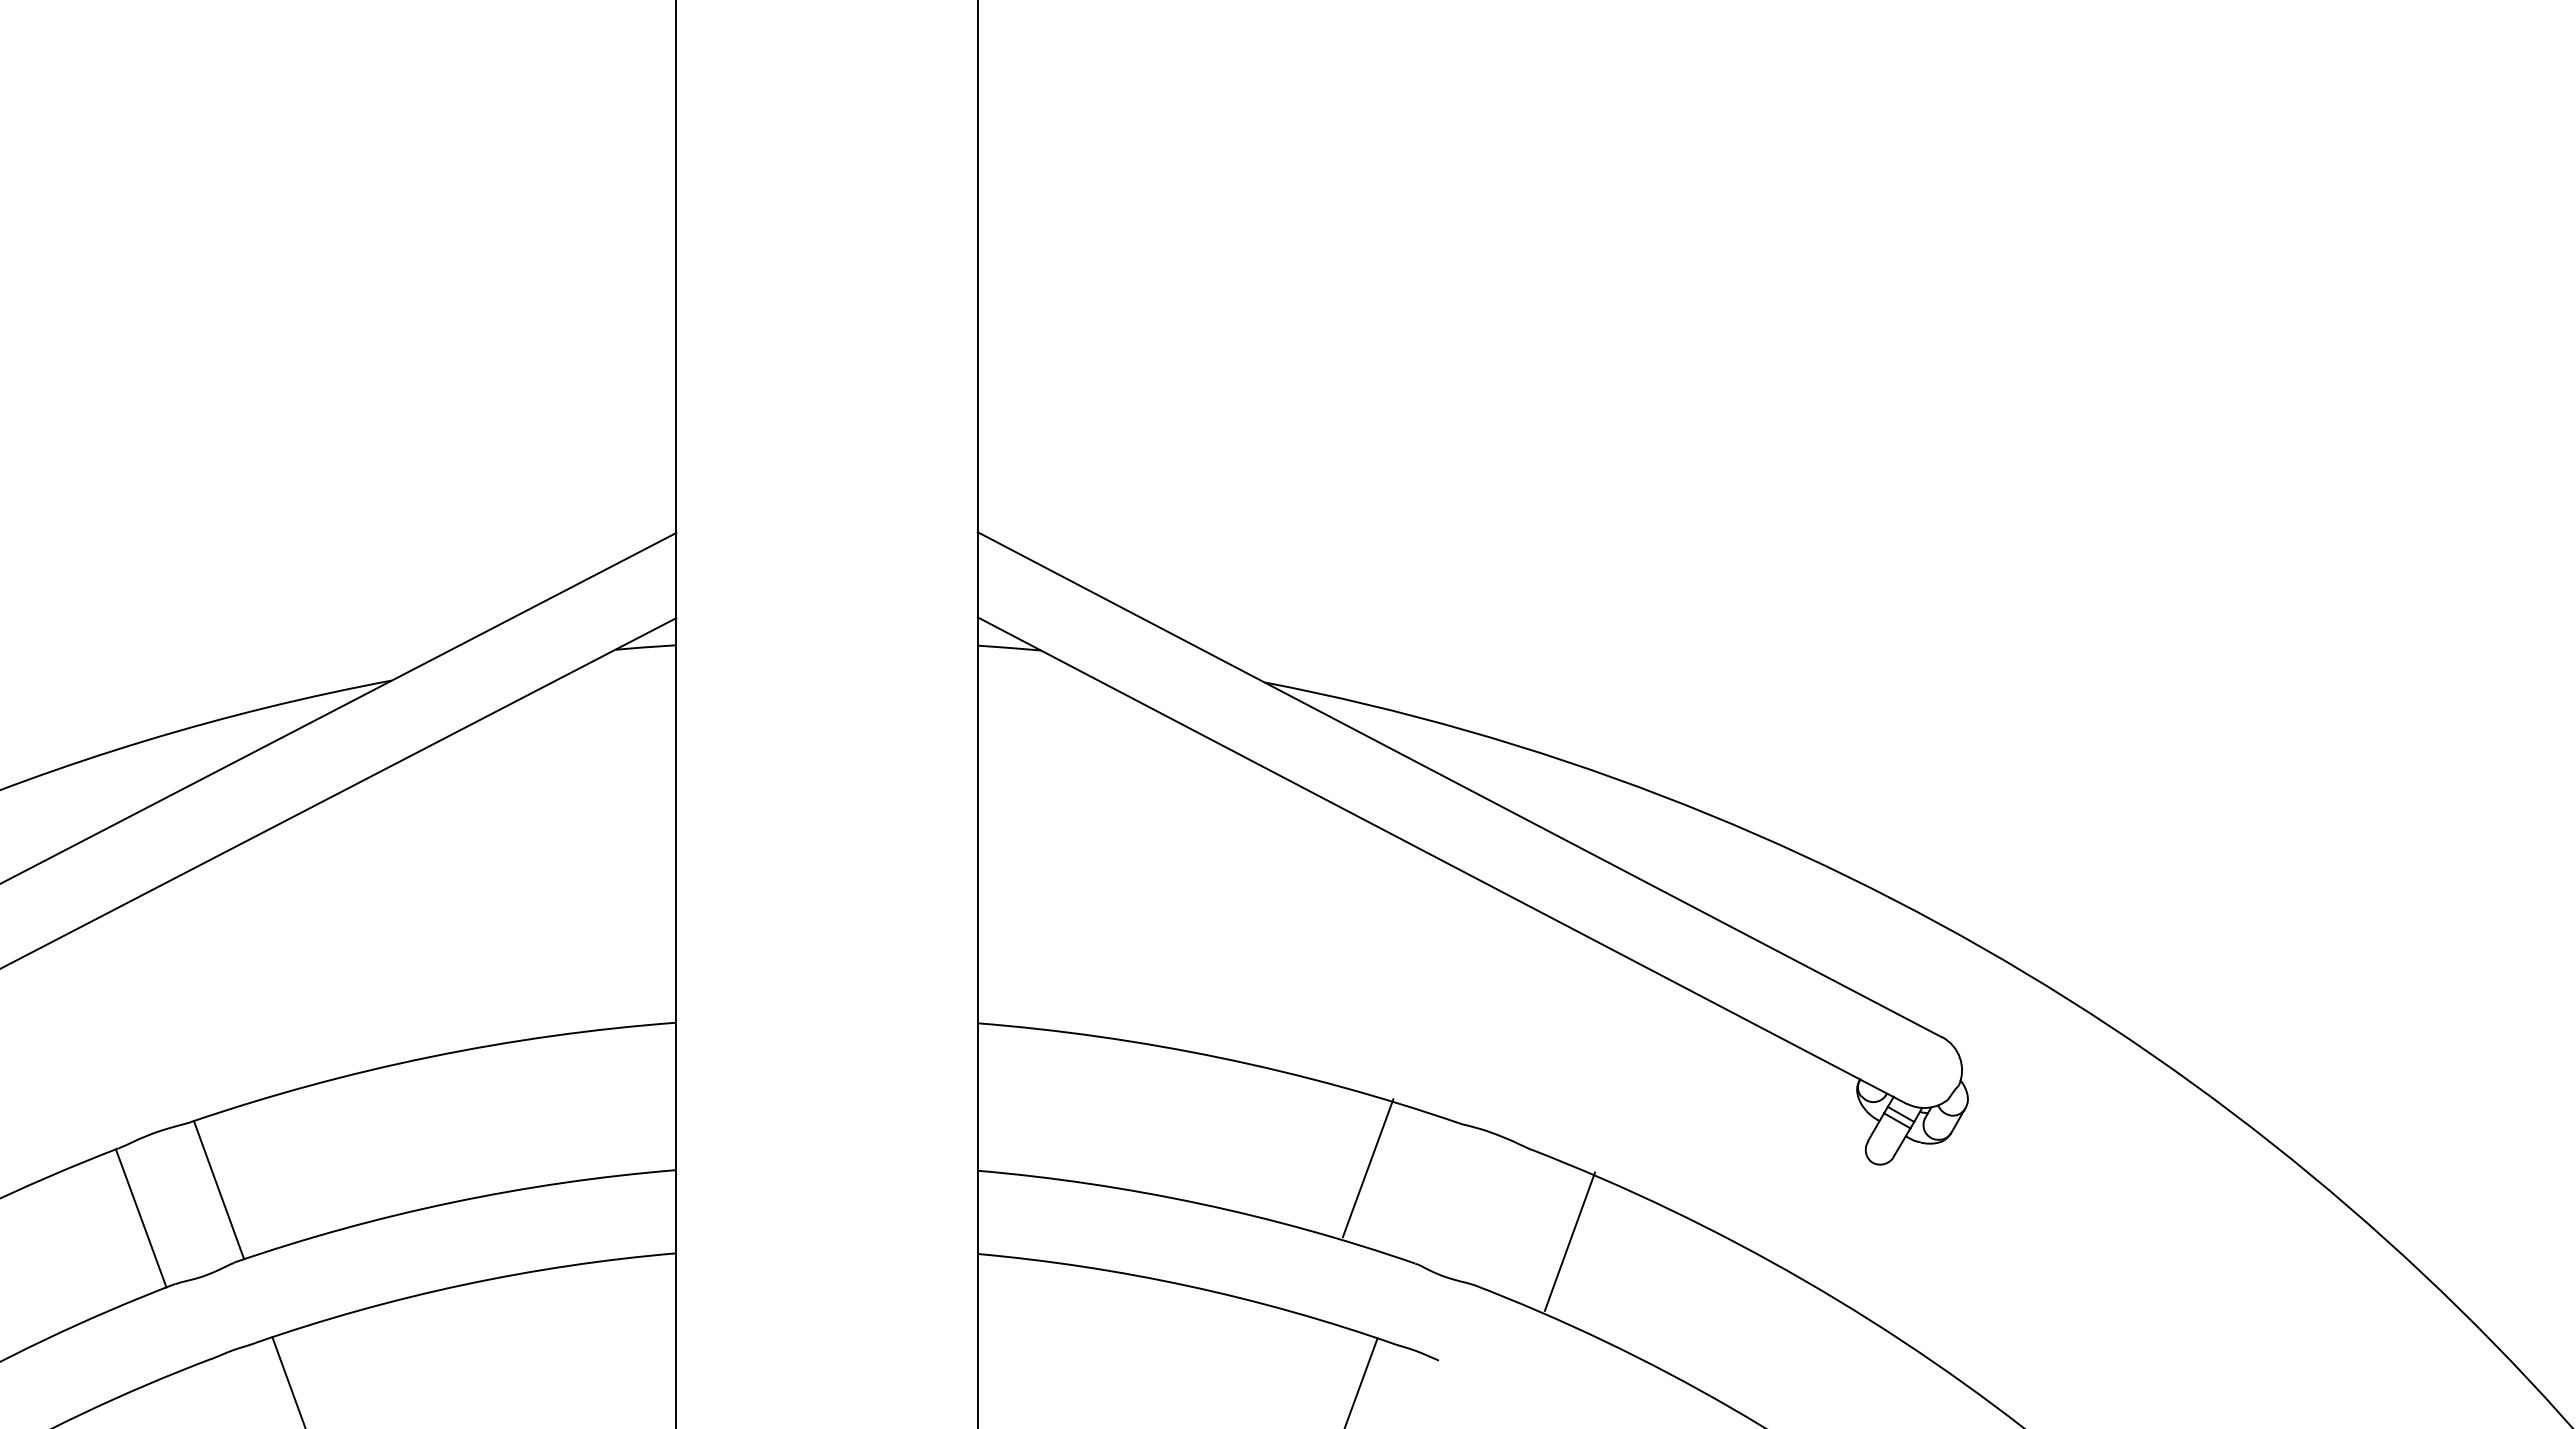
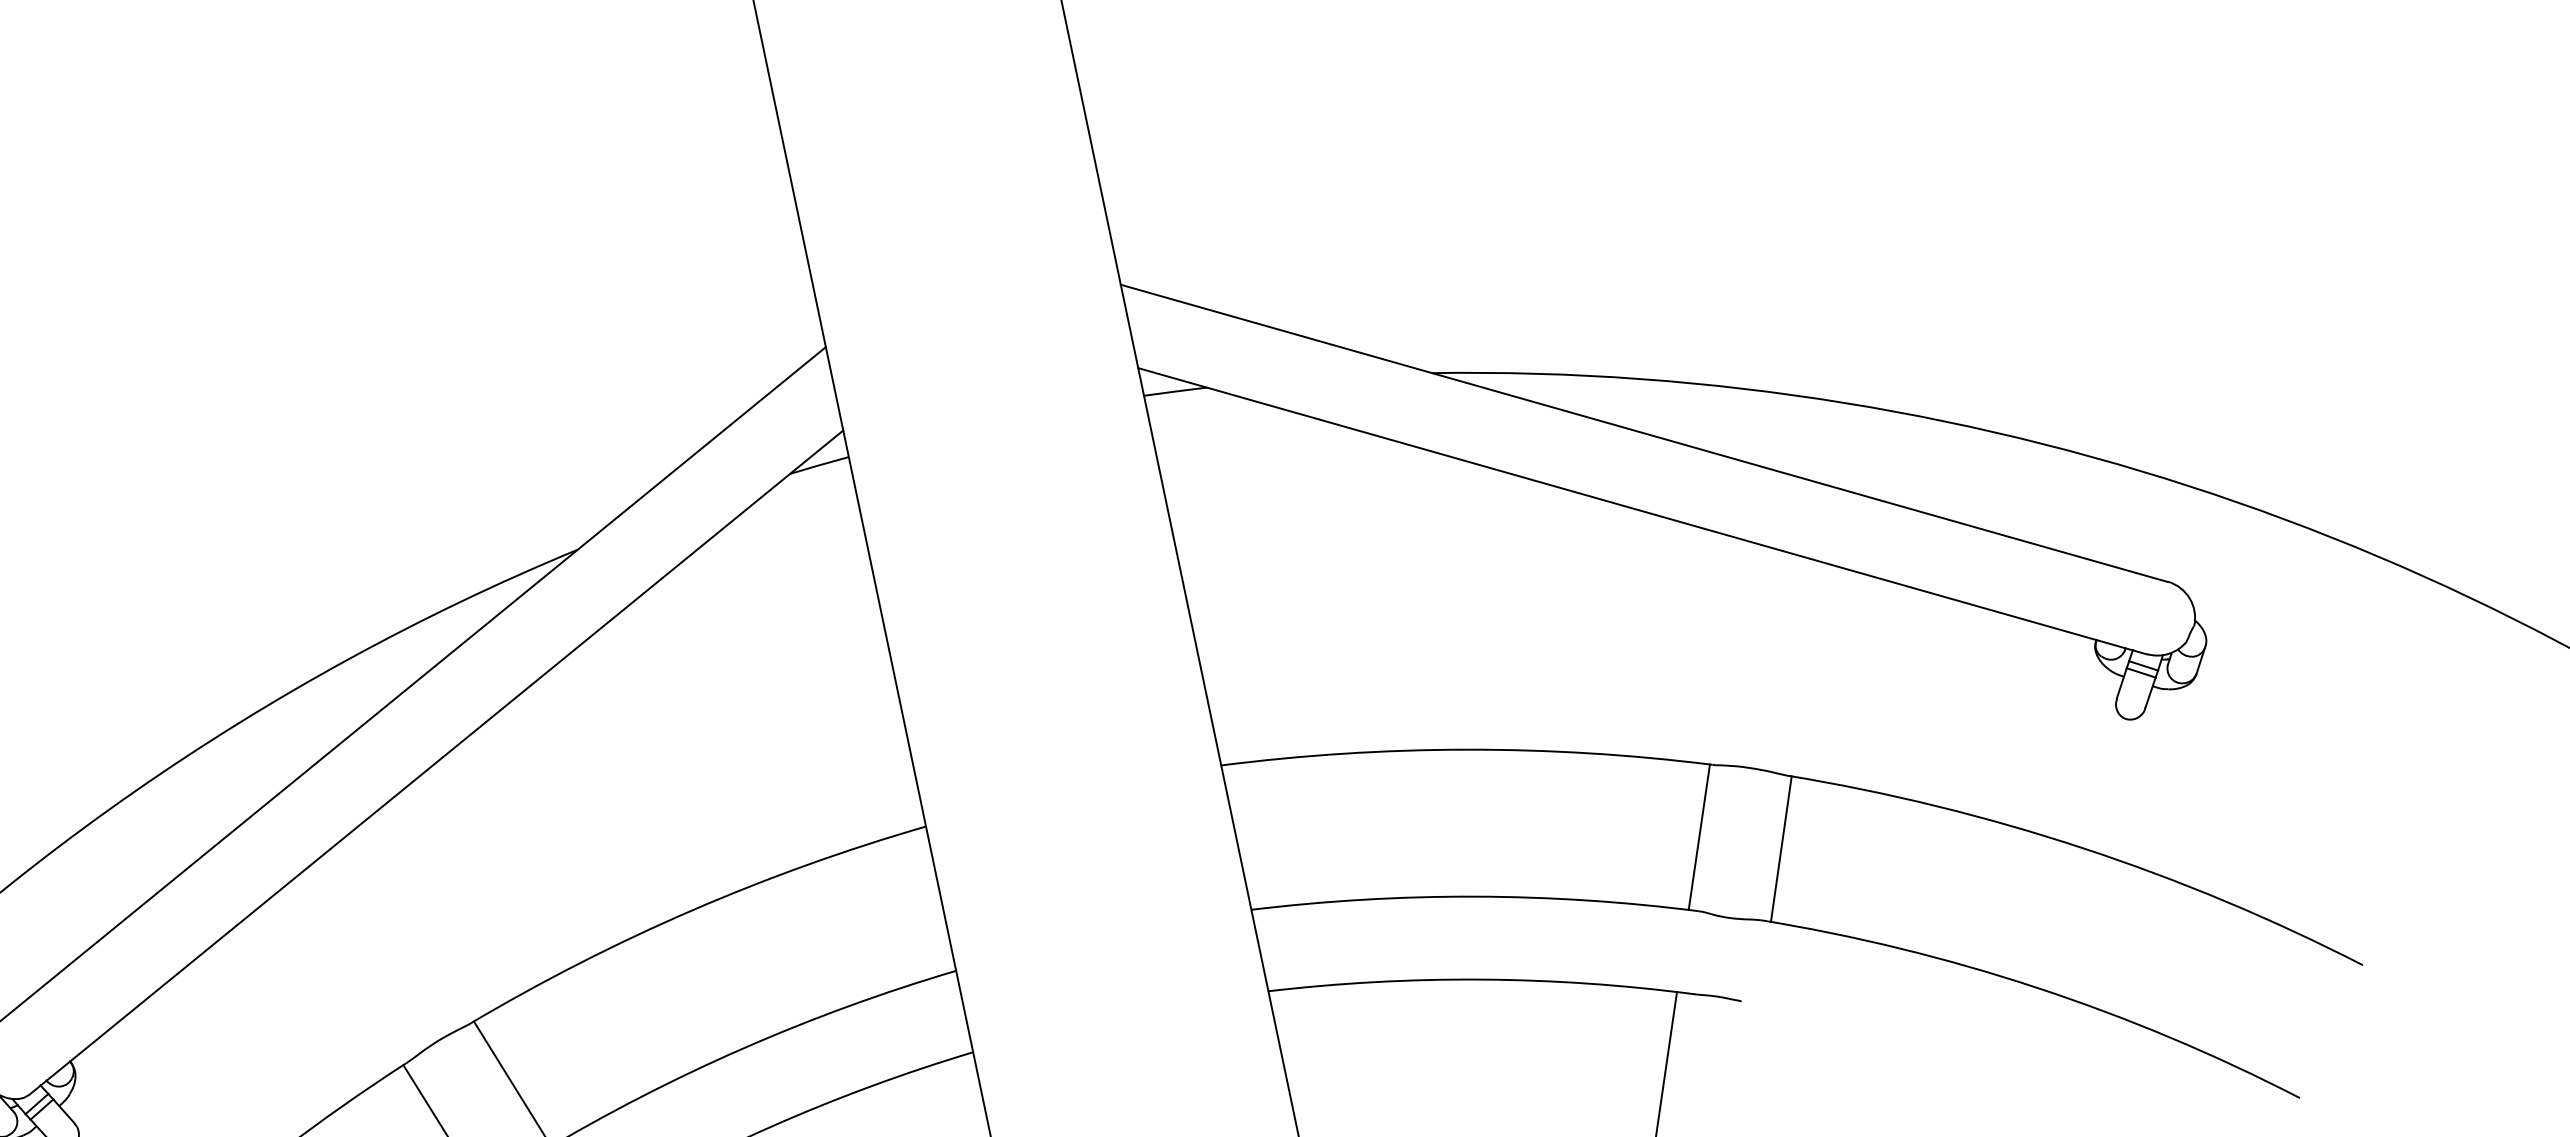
line: (1367, 1168) -> (1698, 837), moved
line: (1569, 1241) -> (1780, 848), moved

